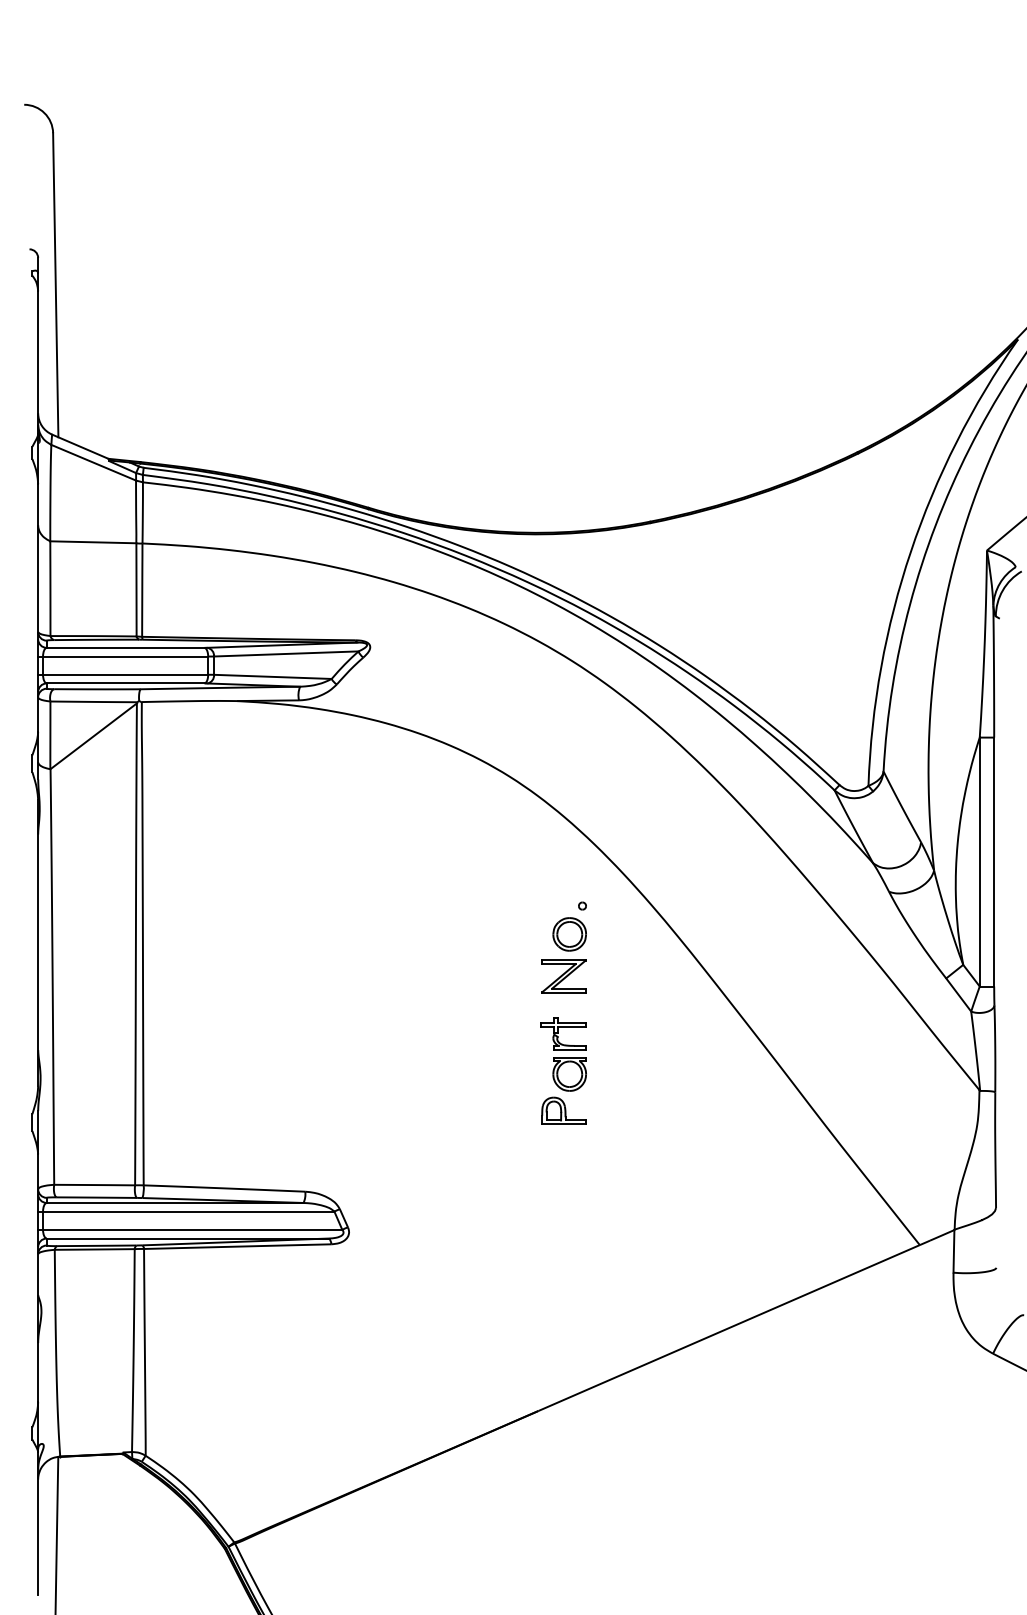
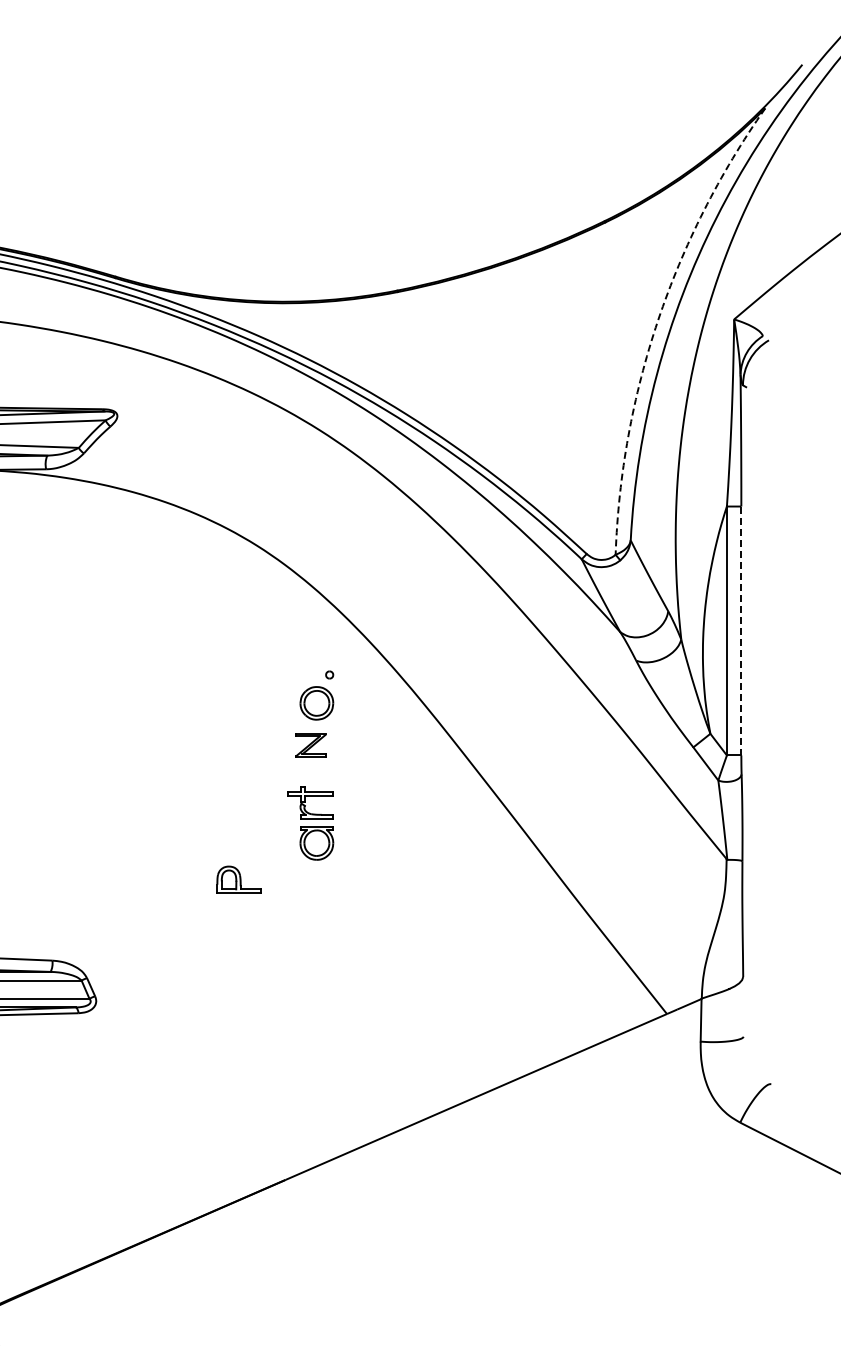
arc: (910, 551) -> (657, 320), solid -> dashed
line: (994, 862) -> (741, 631), solid -> dashed
part: (563, 976) -> (310, 745), size x0.7
part: (563, 1110) -> (238, 879), moved

